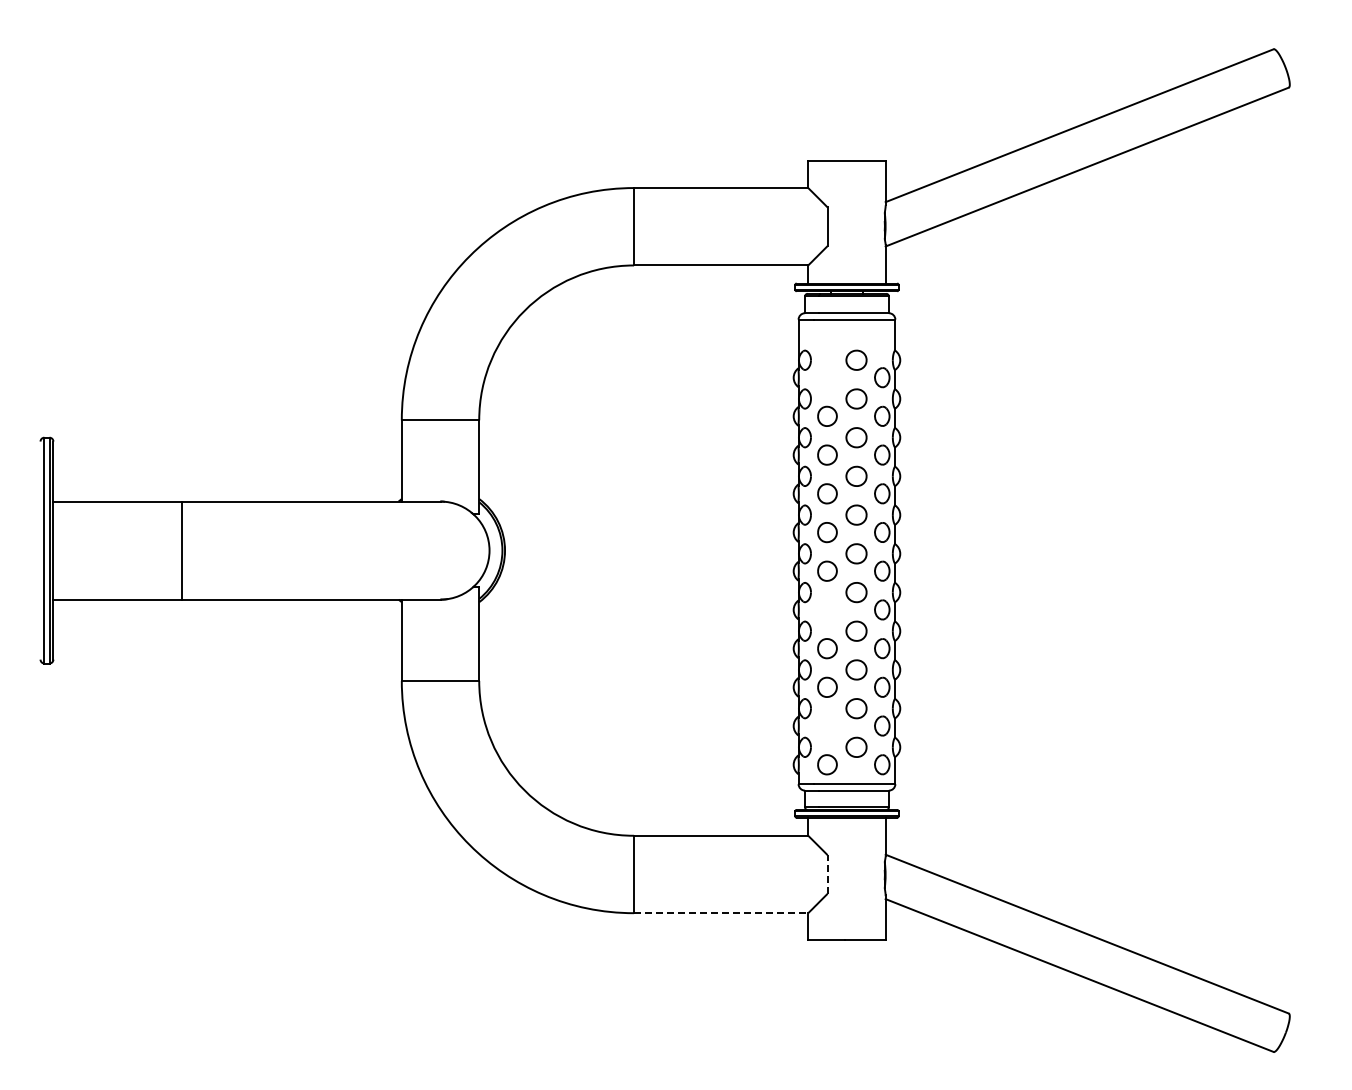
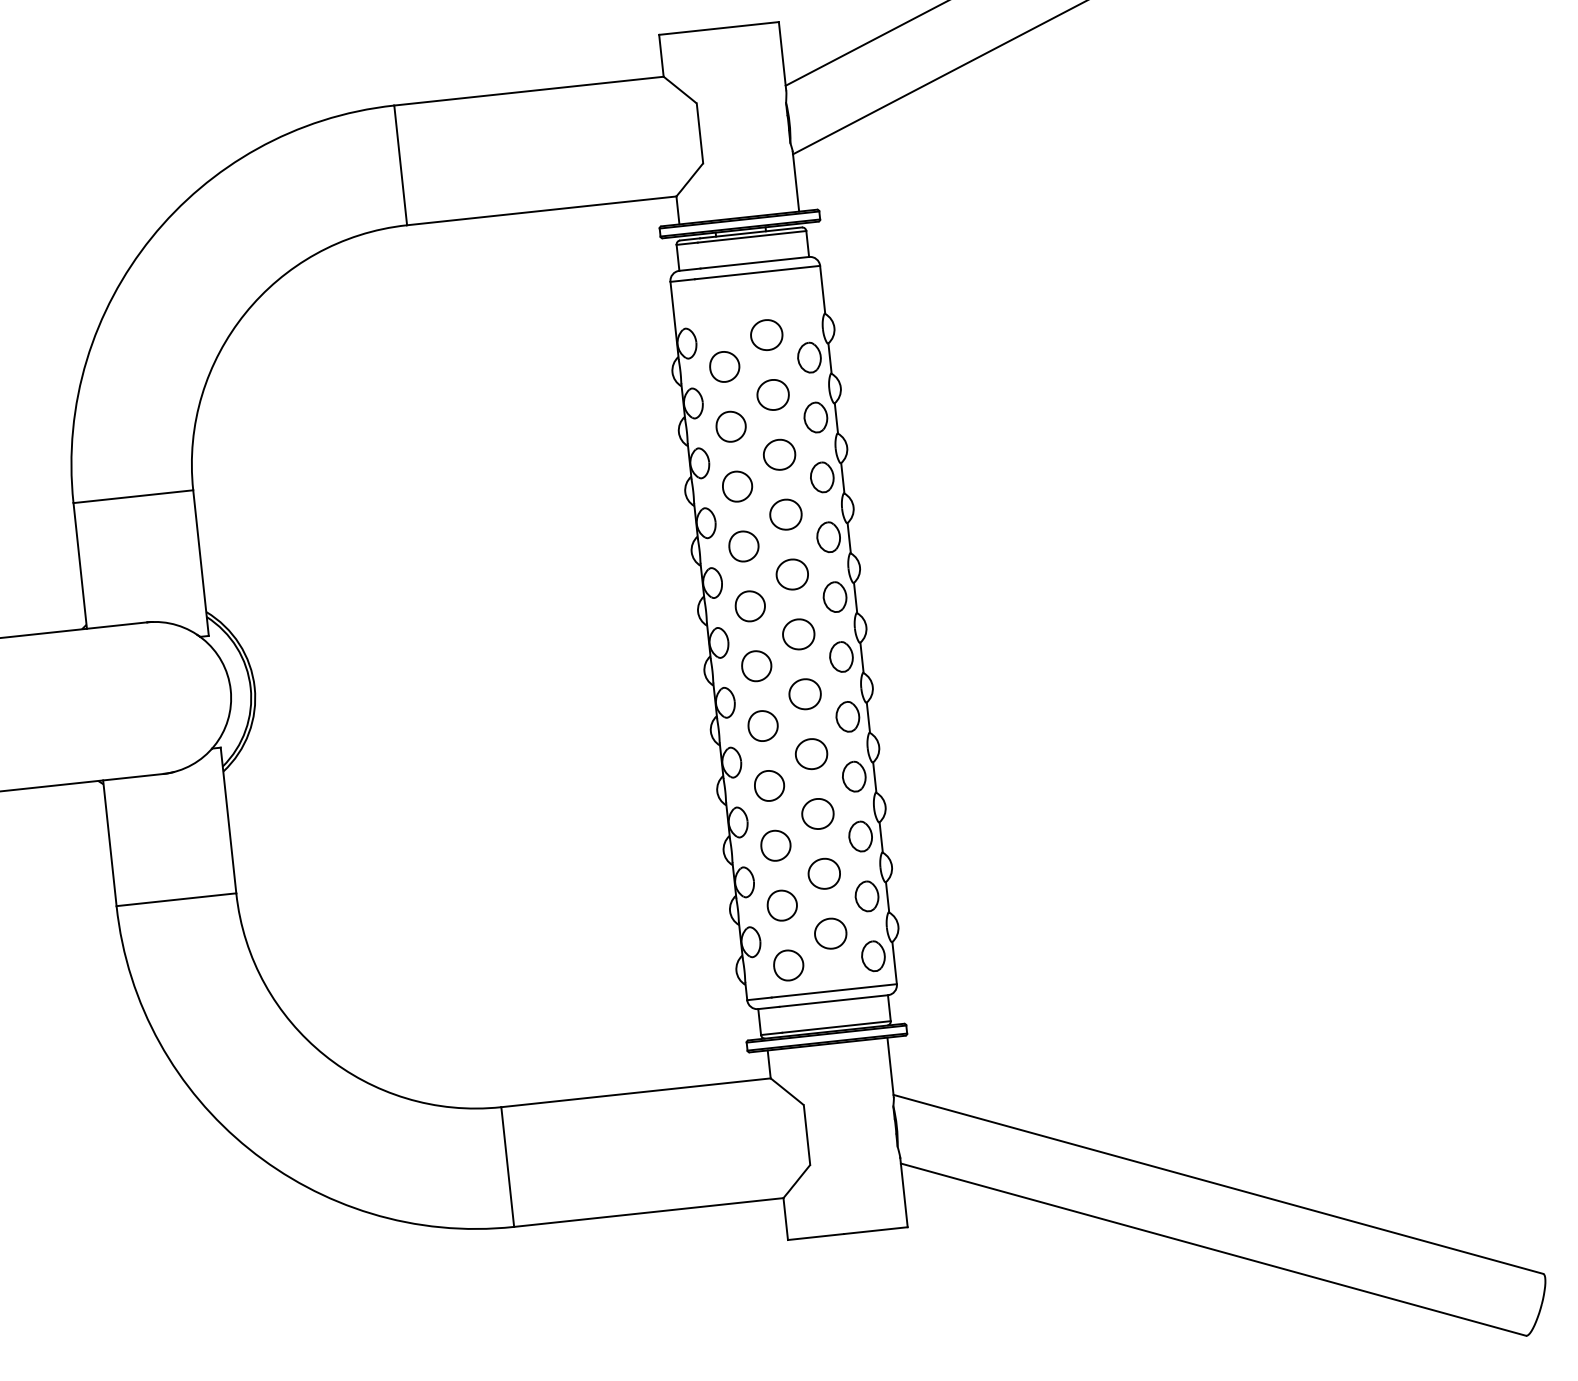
part: (827, 377) -> (724, 366), added
part: (827, 609) -> (763, 725), added
part: (827, 725) -> (782, 904), added
line: (827, 873) -> (806, 1133), dashed -> solid
line: (721, 913) -> (649, 1212), dashed -> solid

